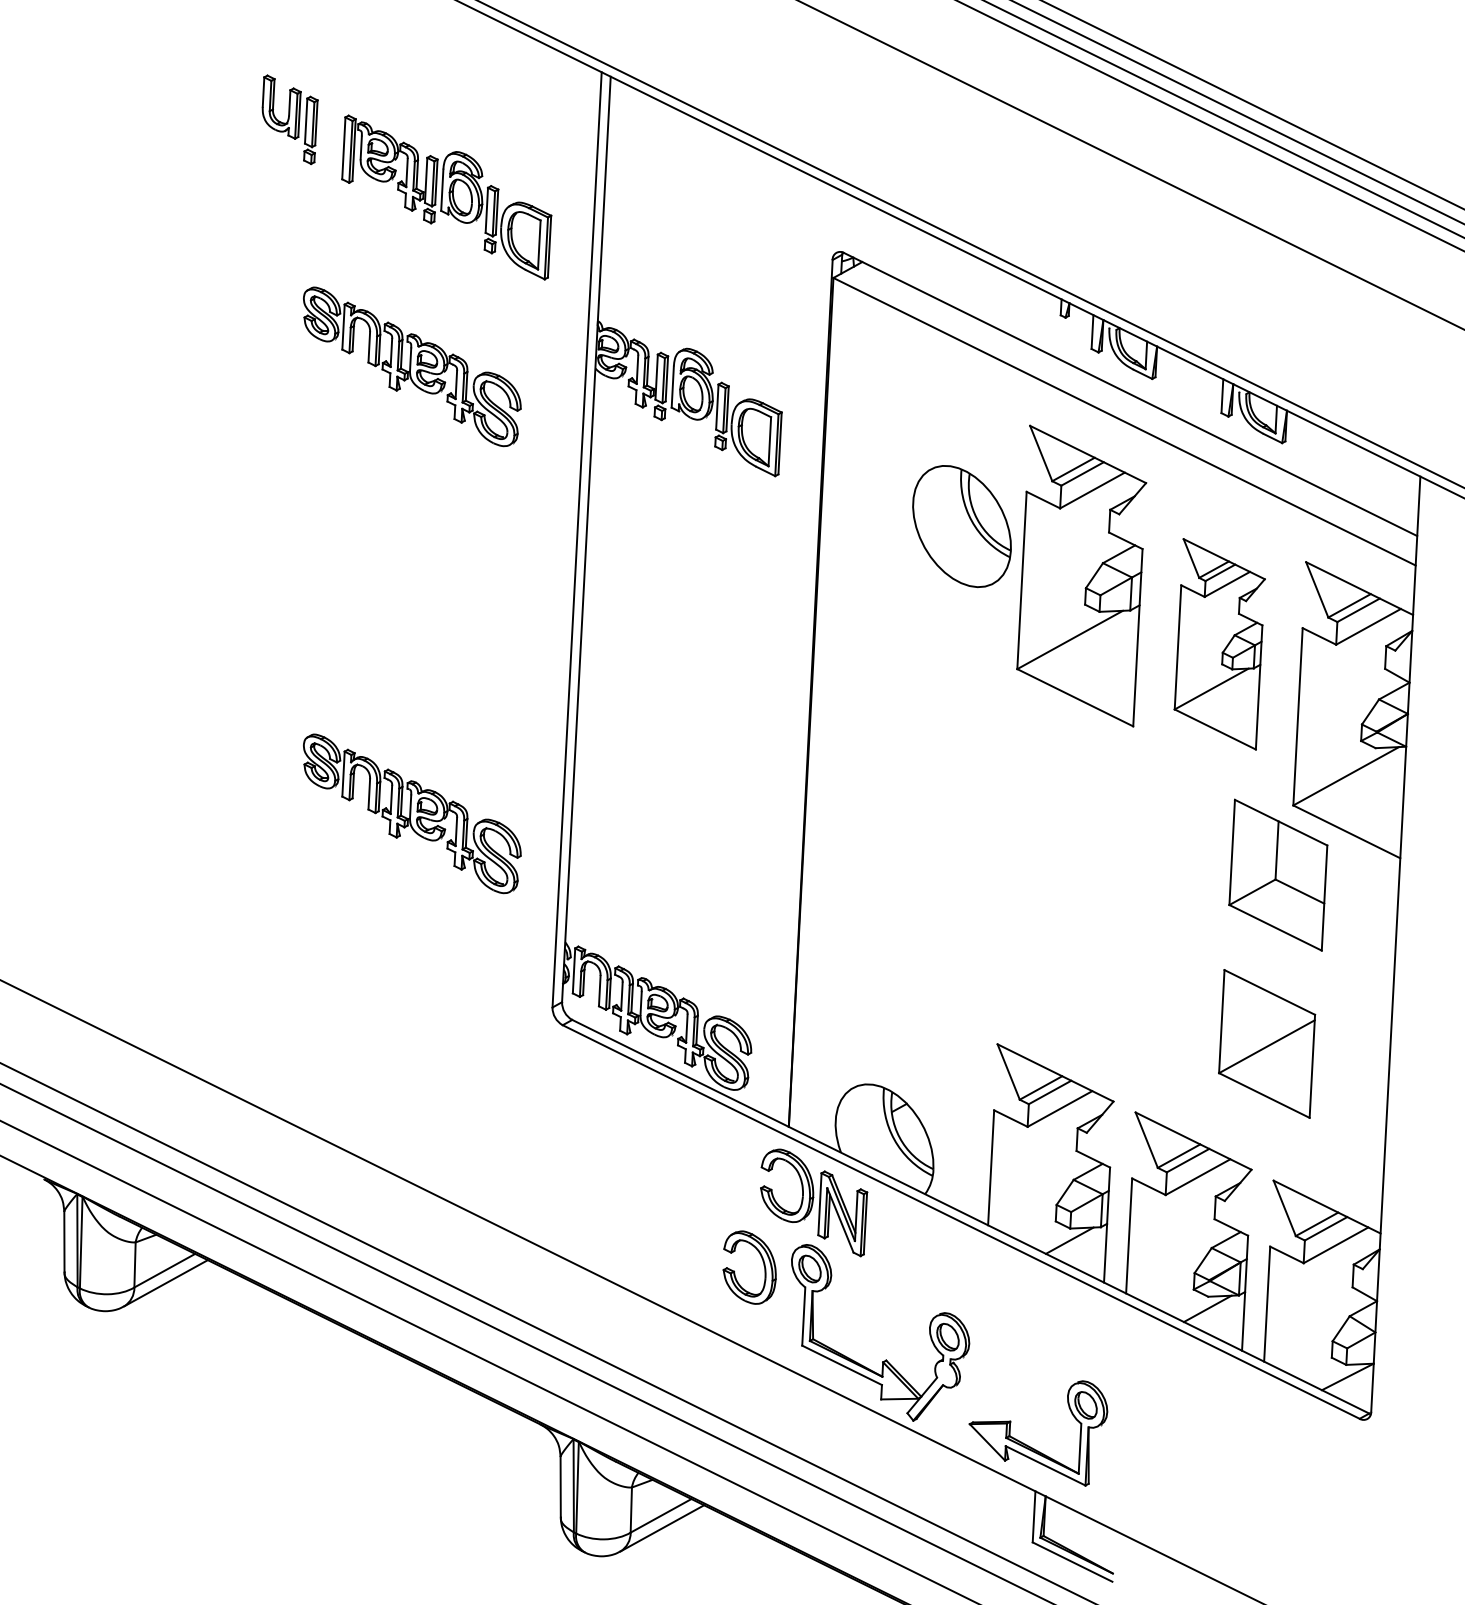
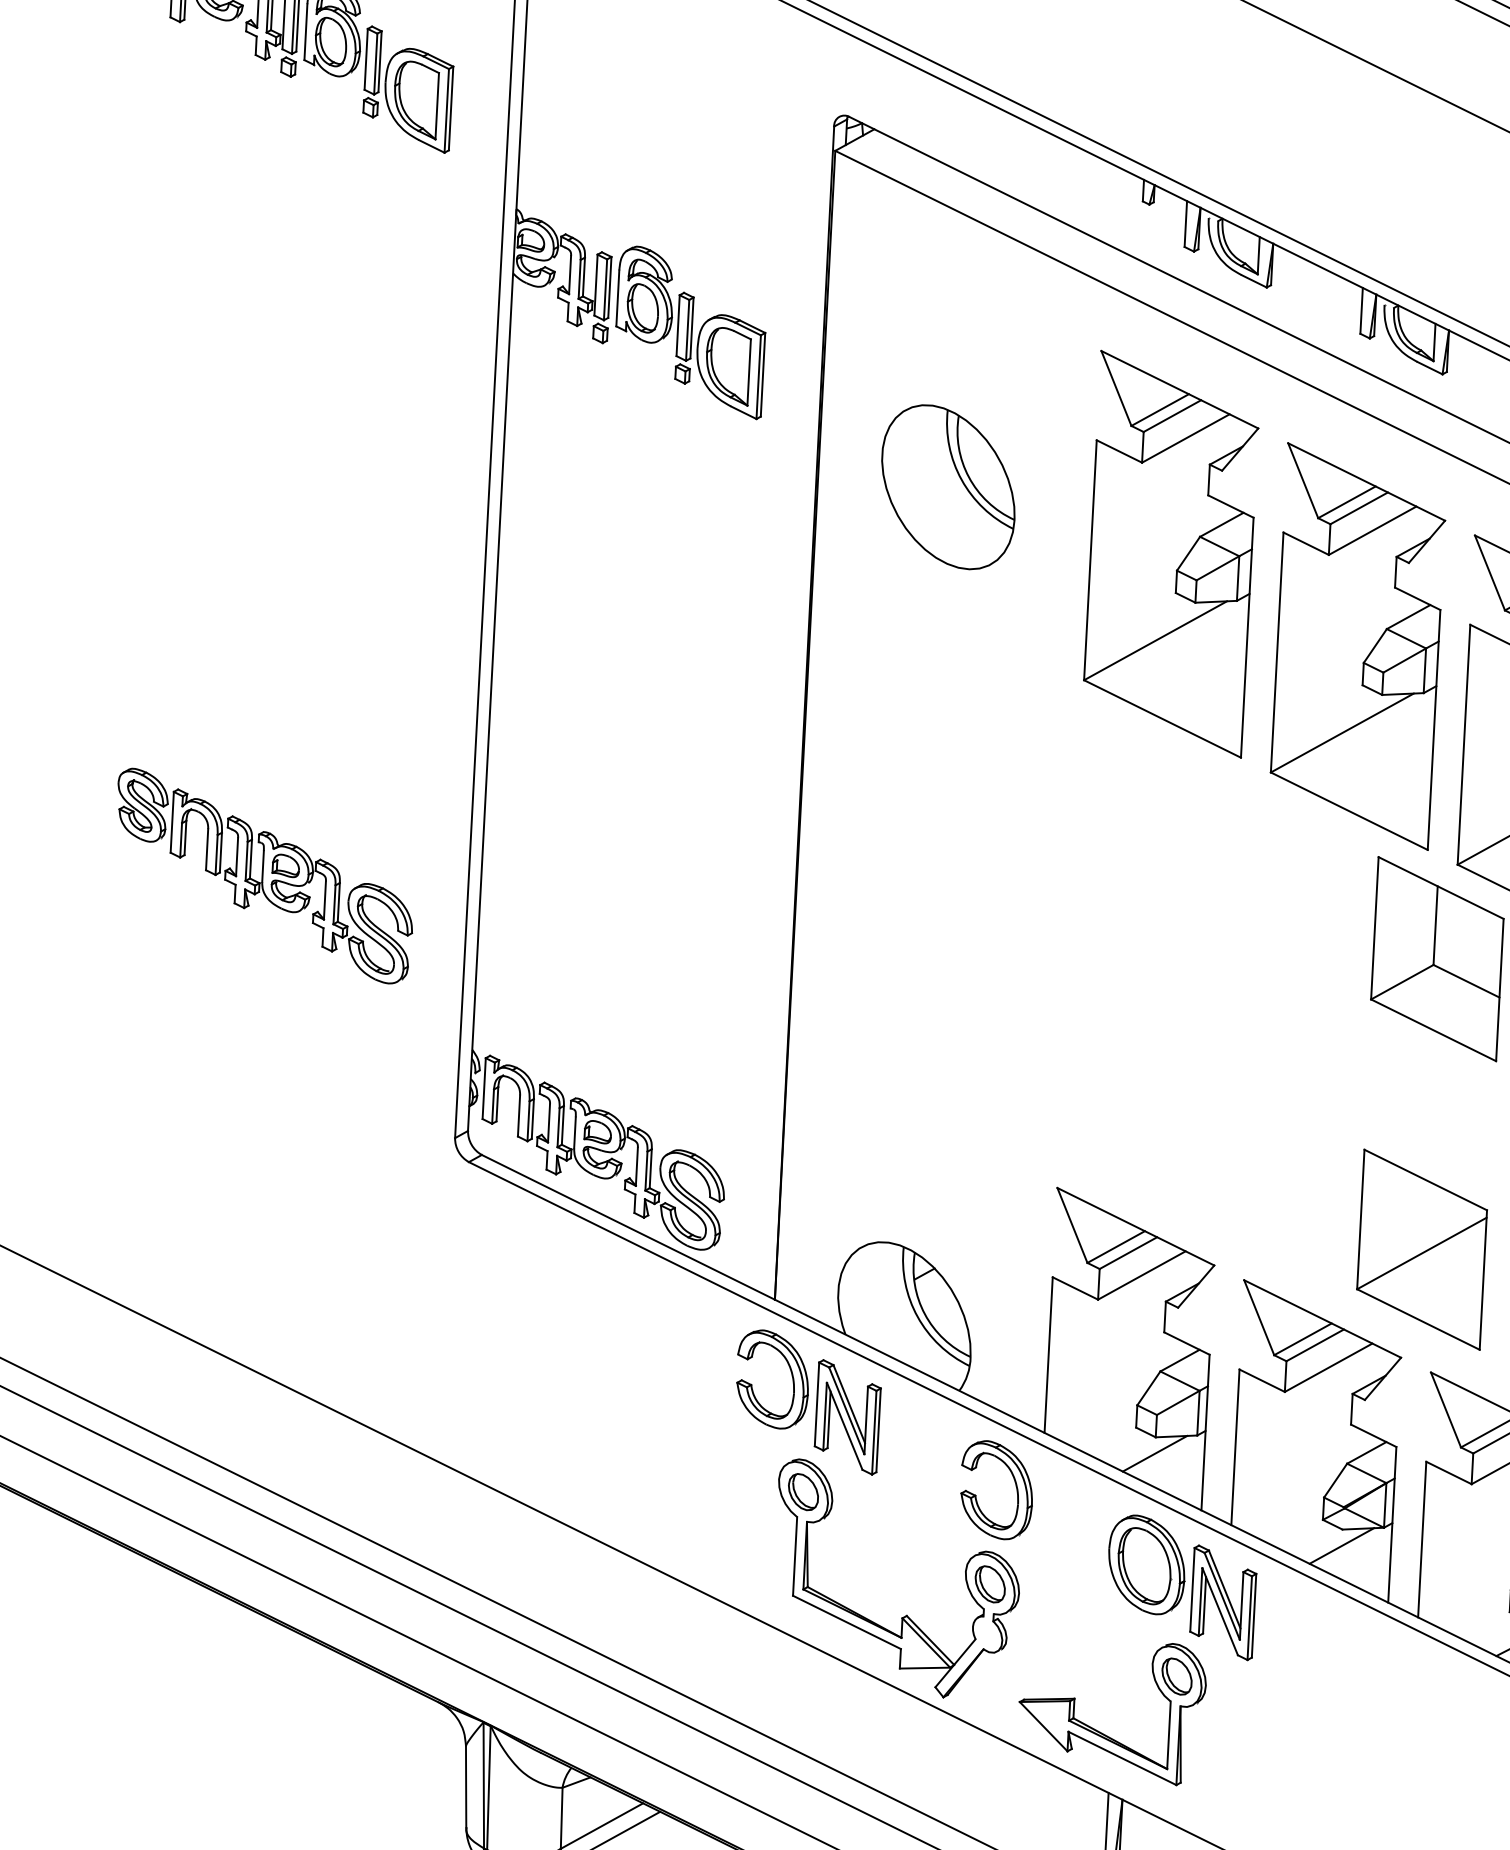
part: (412, 366) -> (265, 270), removed
part: (961, 526) -> (947, 487), moved
part: (1219, 644) -> (1357, 646), size x1.43
part: (1267, 1043) -> (1422, 1249), moved
part: (763, 1265) -> (1015, 1487), moved
part: (1090, 1339) -> (1183, 1587), added

